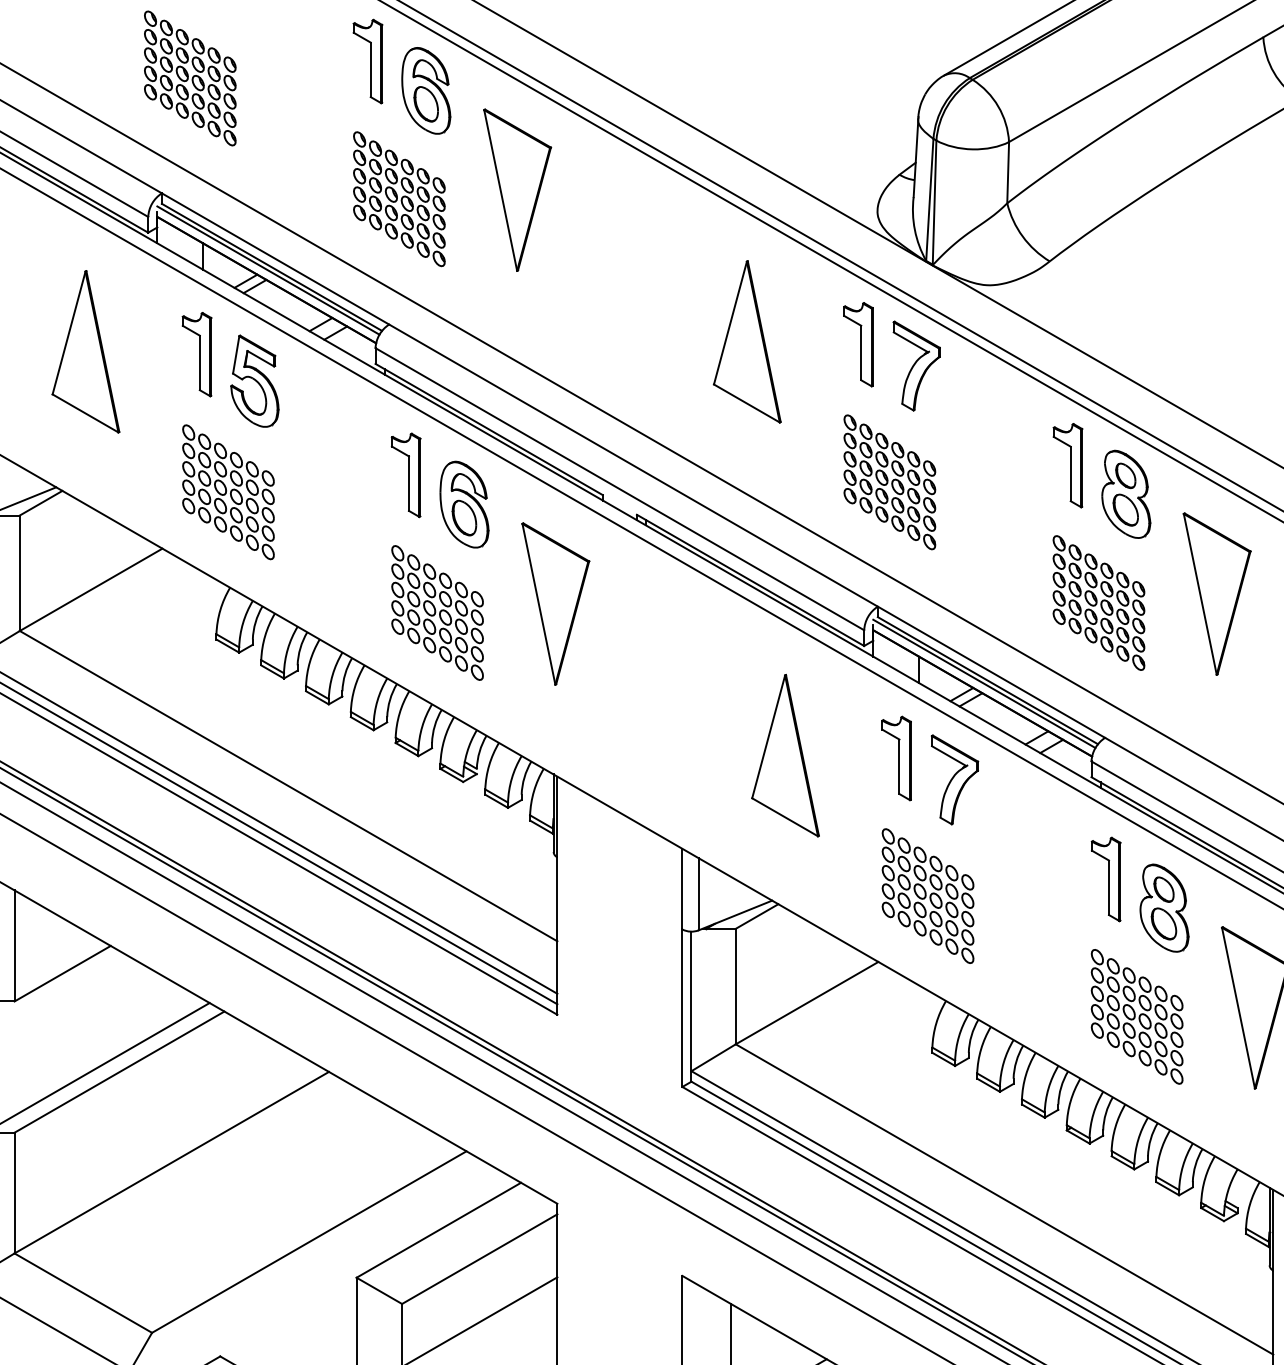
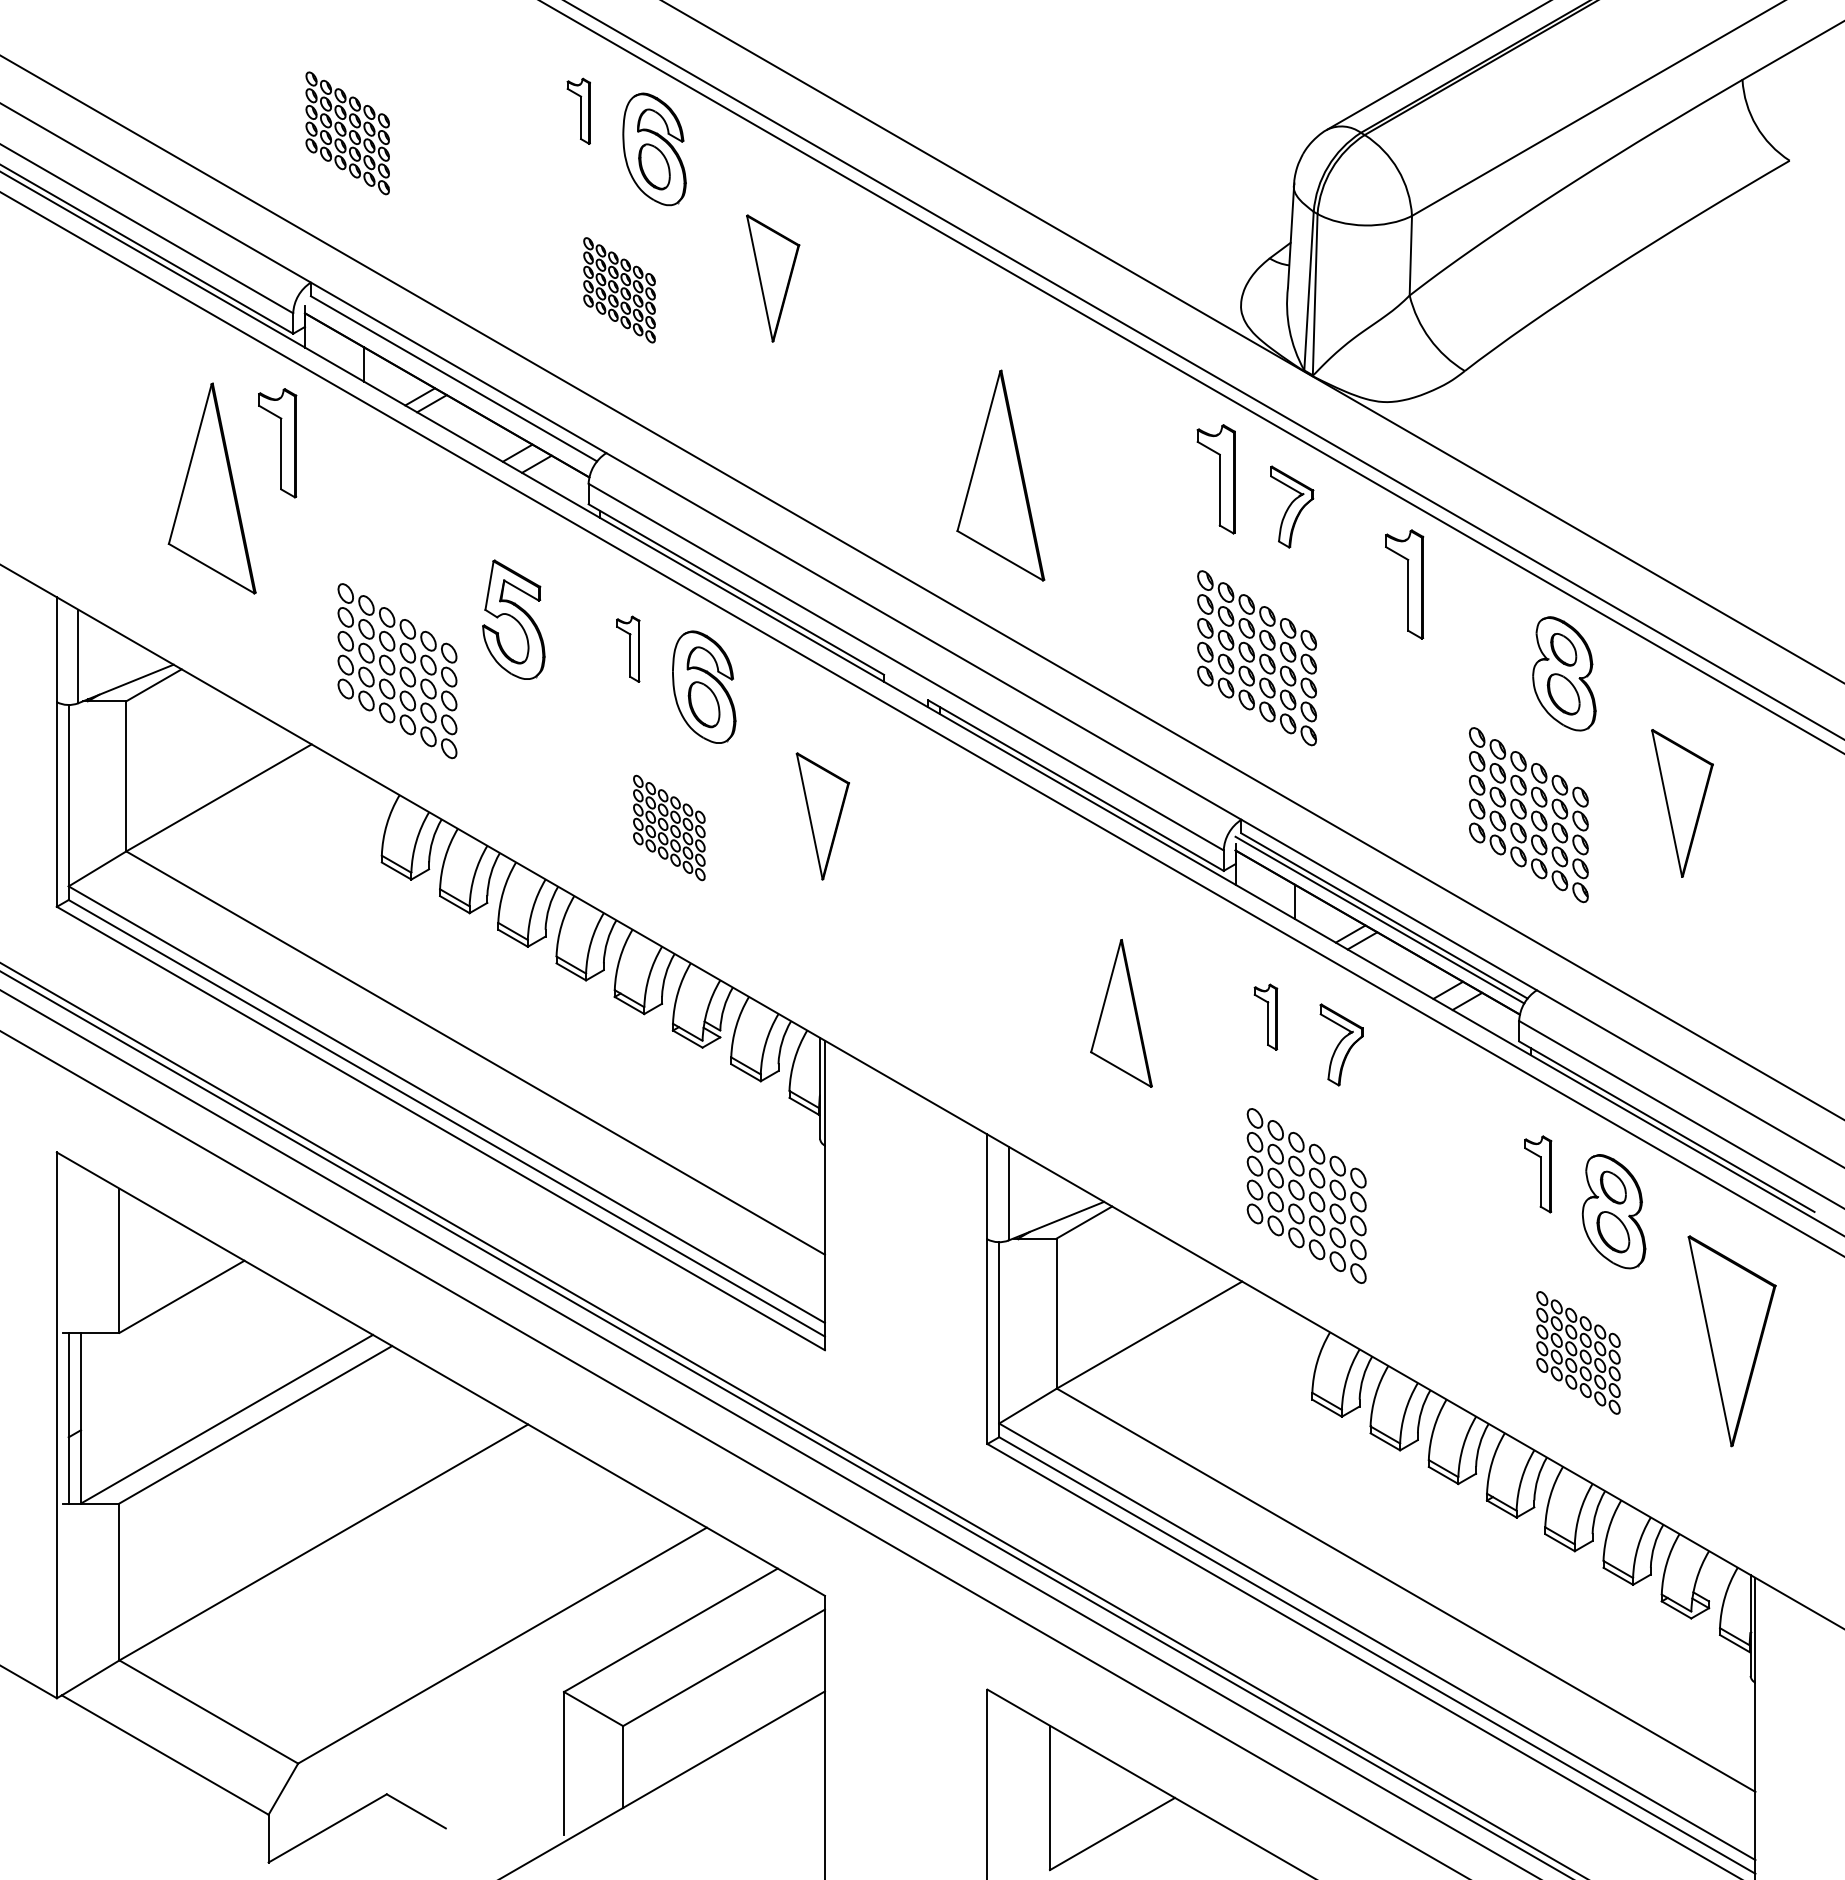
part: (367, 61) -> (578, 111), size x0.6
part: (190, 78) -> (347, 133), size x0.7
part: (517, 190) -> (772, 278), size x0.6
part: (399, 199) -> (619, 290), size x0.6
line: (268, 270) -> (449, 382), removed
part: (747, 341) -> (1000, 475), moved
part: (196, 354) -> (277, 443), moved
part: (917, 365) -> (1292, 506), size x0.7
part: (254, 381) -> (513, 619), moved
part: (1067, 465) -> (1404, 584), moved
part: (405, 475) -> (627, 649), size x0.6
part: (1217, 594) -> (1682, 803), size x0.7
part: (555, 604) -> (822, 816), size x0.6
part: (437, 612) -> (669, 827), size x0.6
part: (785, 755) -> (1121, 1013), size x0.7
part: (896, 758) -> (1265, 1017), size x0.6
part: (954, 779) -> (1341, 1044), size x0.7
part: (1105, 879) -> (1537, 1174), size x0.7
part: (1137, 1016) -> (1578, 1352), size x0.7

